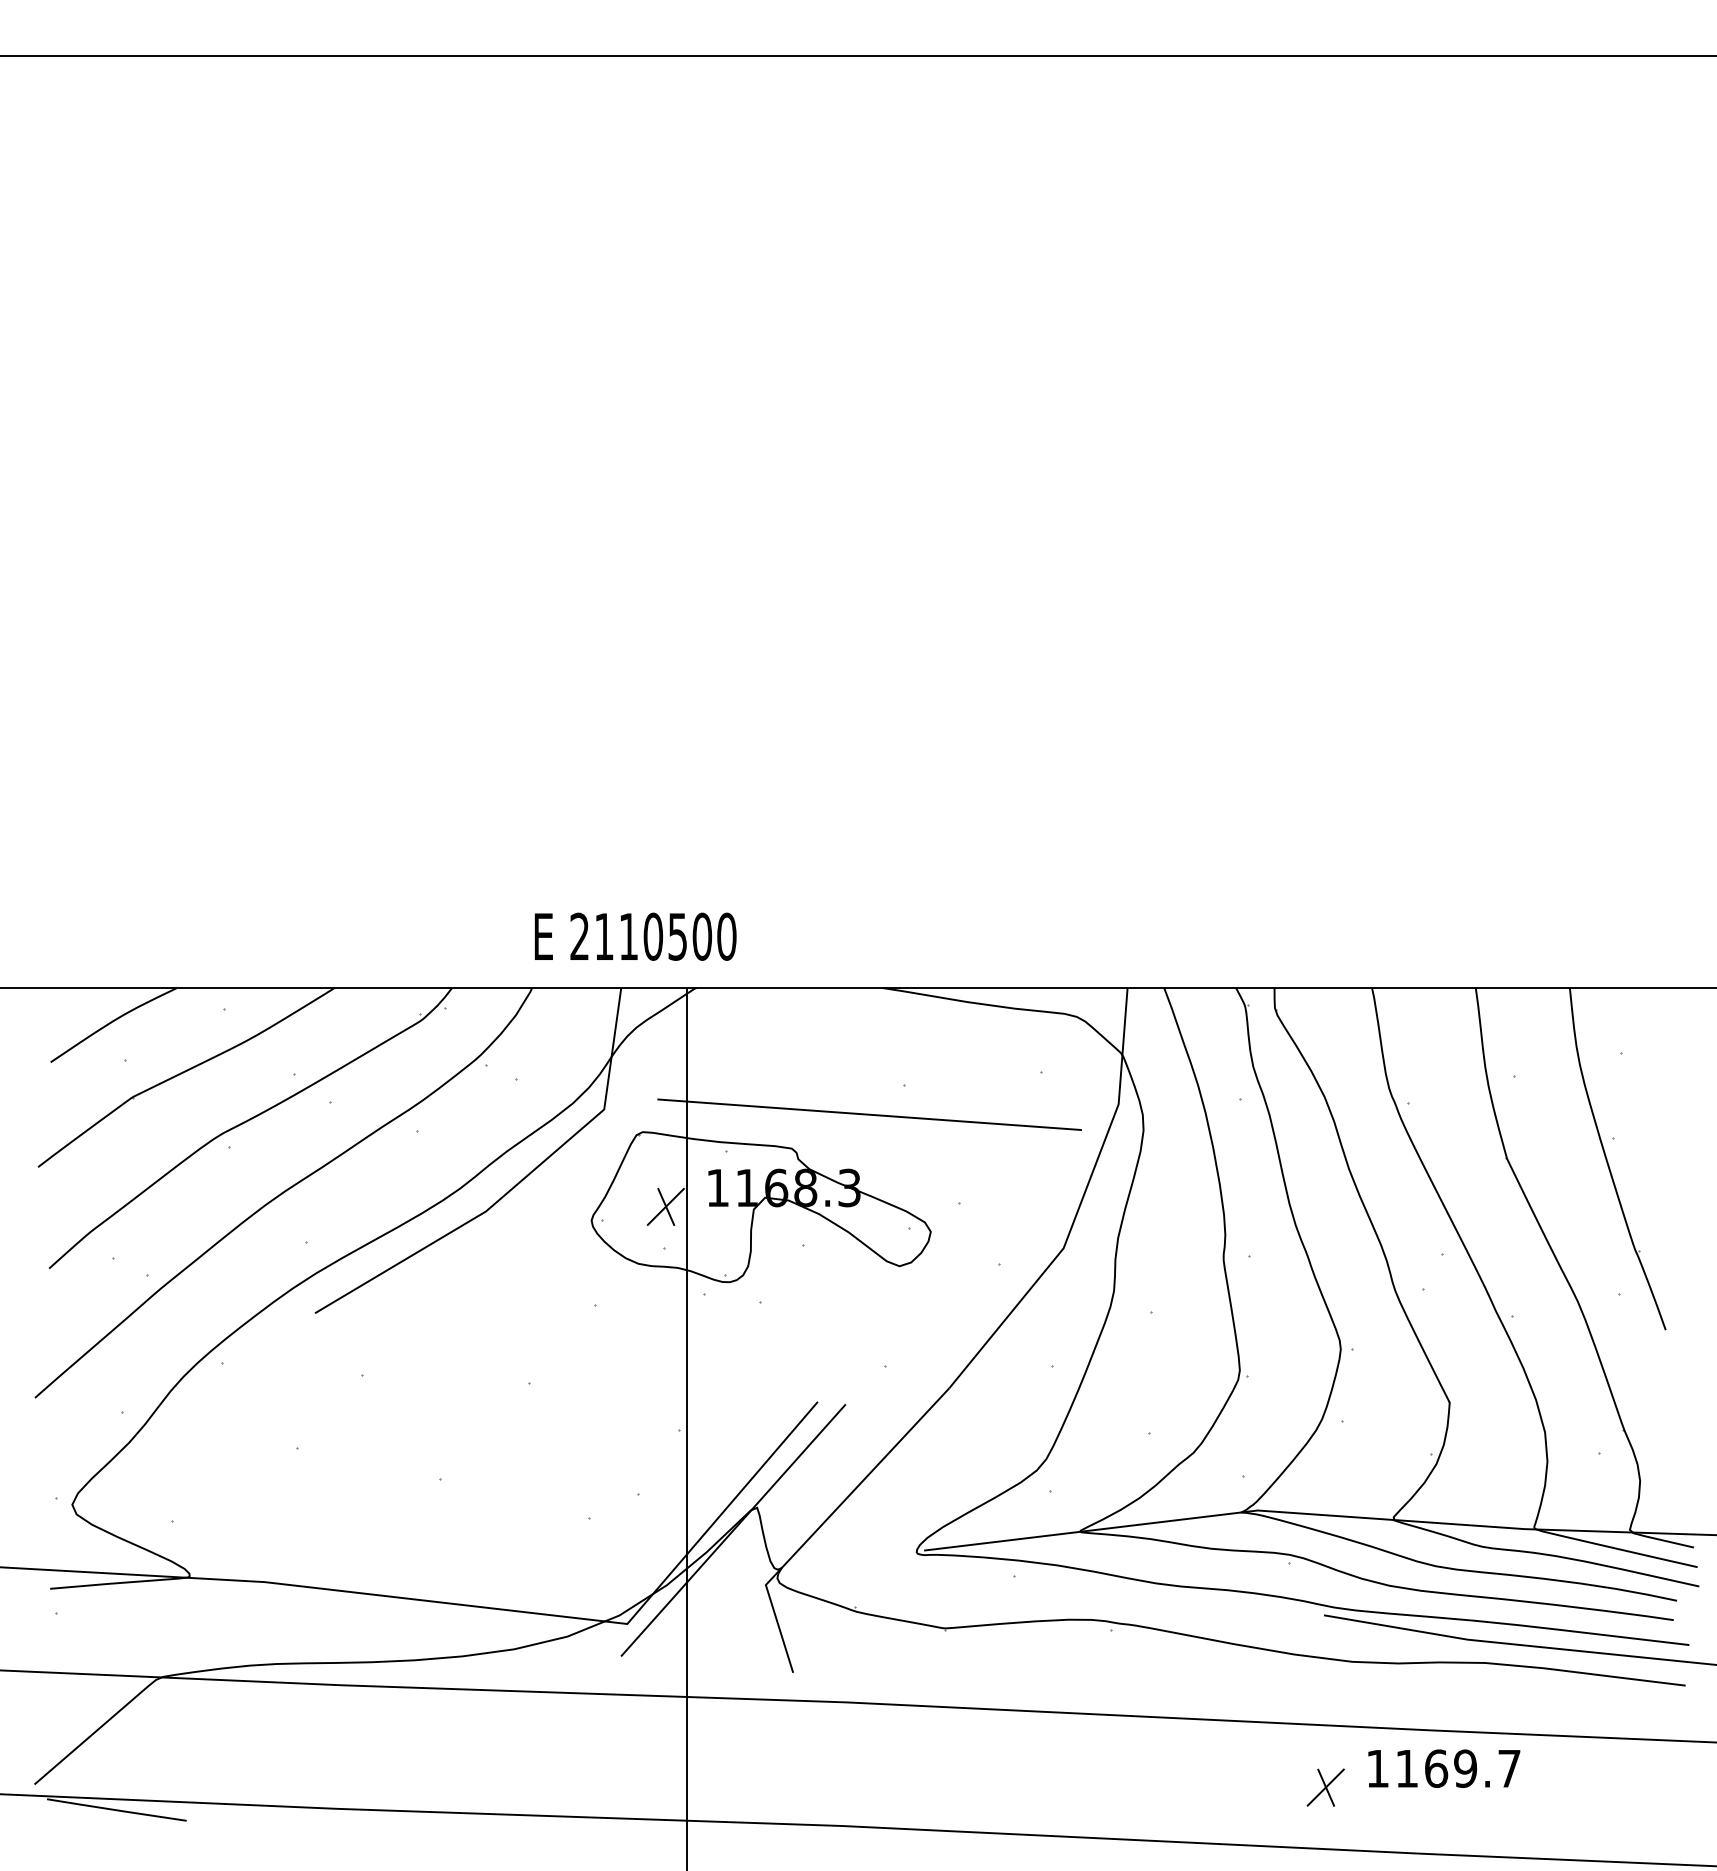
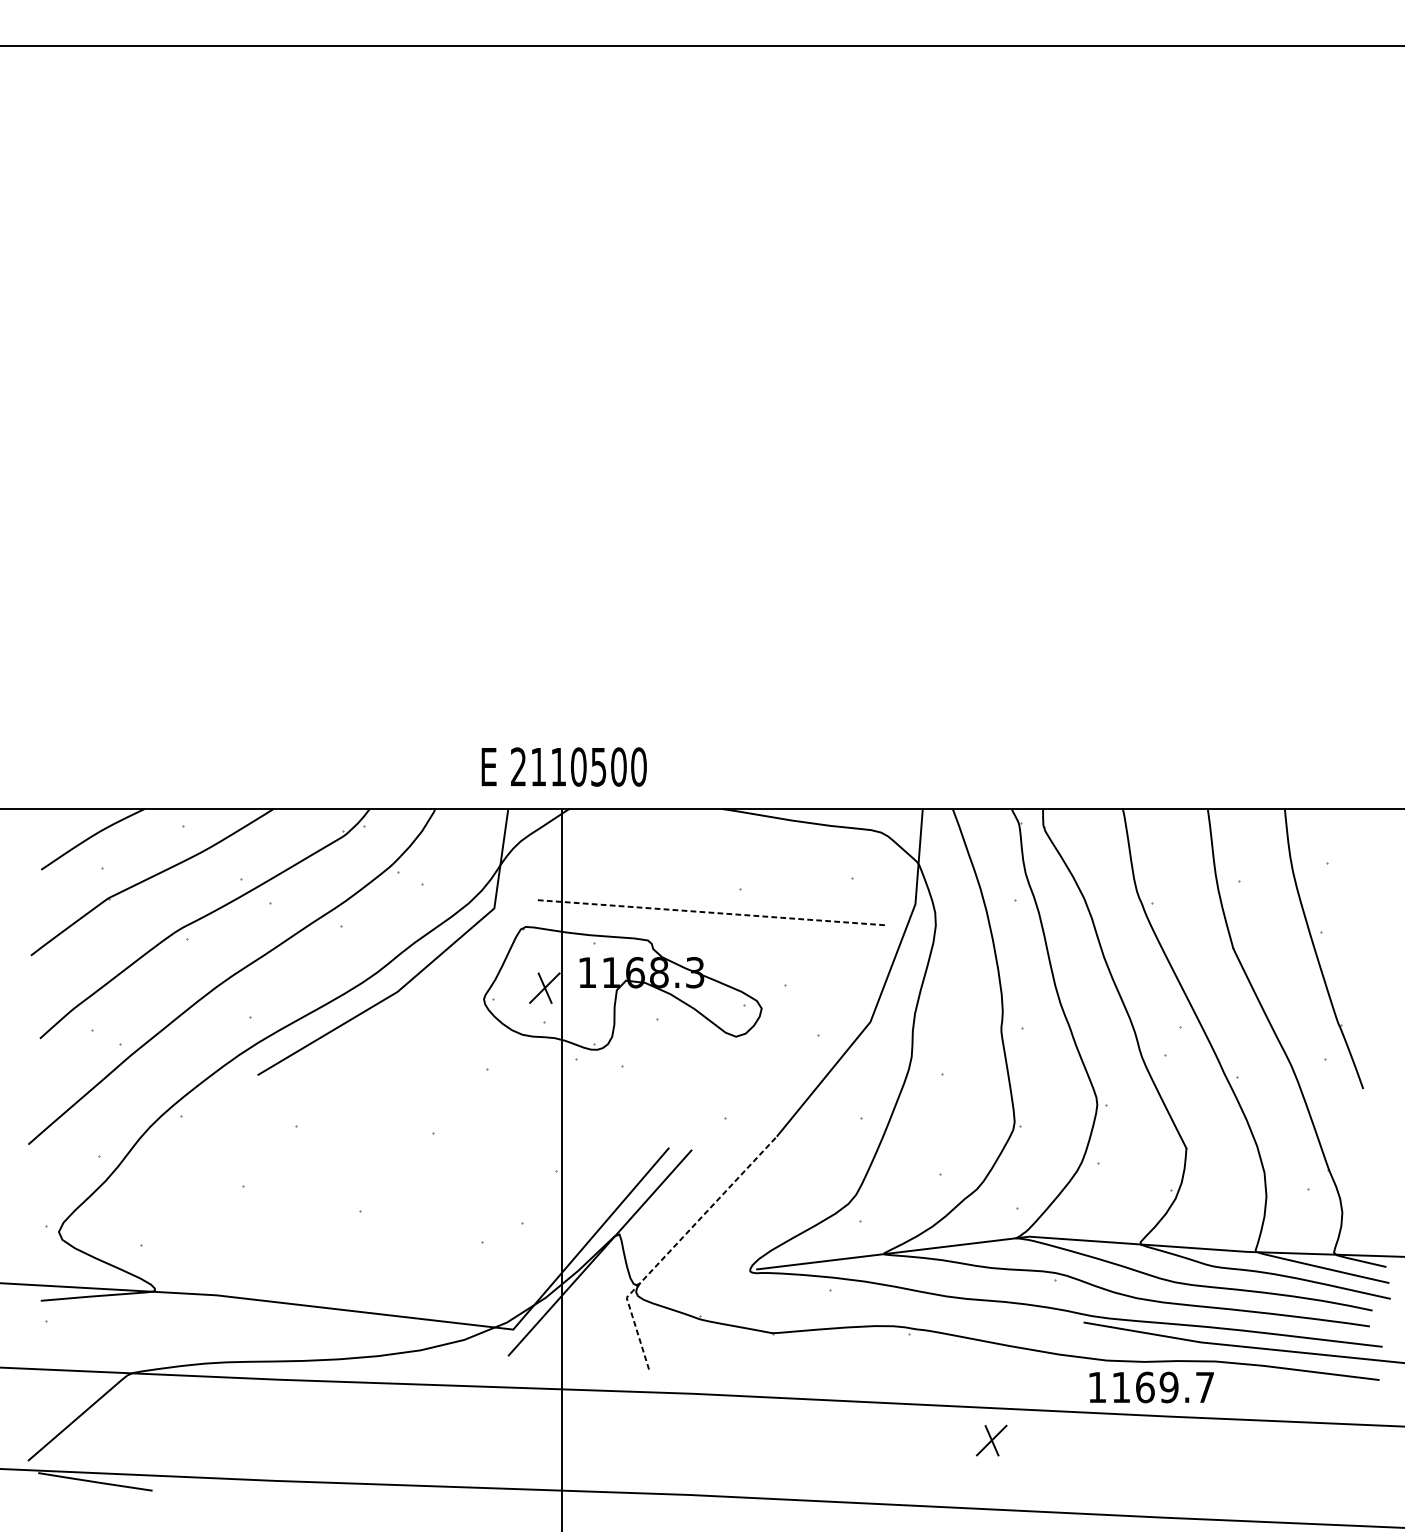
text: (635, 936) -> (564, 766), moved
line: (869, 1114) -> (711, 912), solid -> dashed
line: (826, 1520) -> (676, 1244), solid -> dashed
text: (1444, 1768) -> (1151, 1387), moved
part: (1325, 1787) -> (991, 1440), moved

